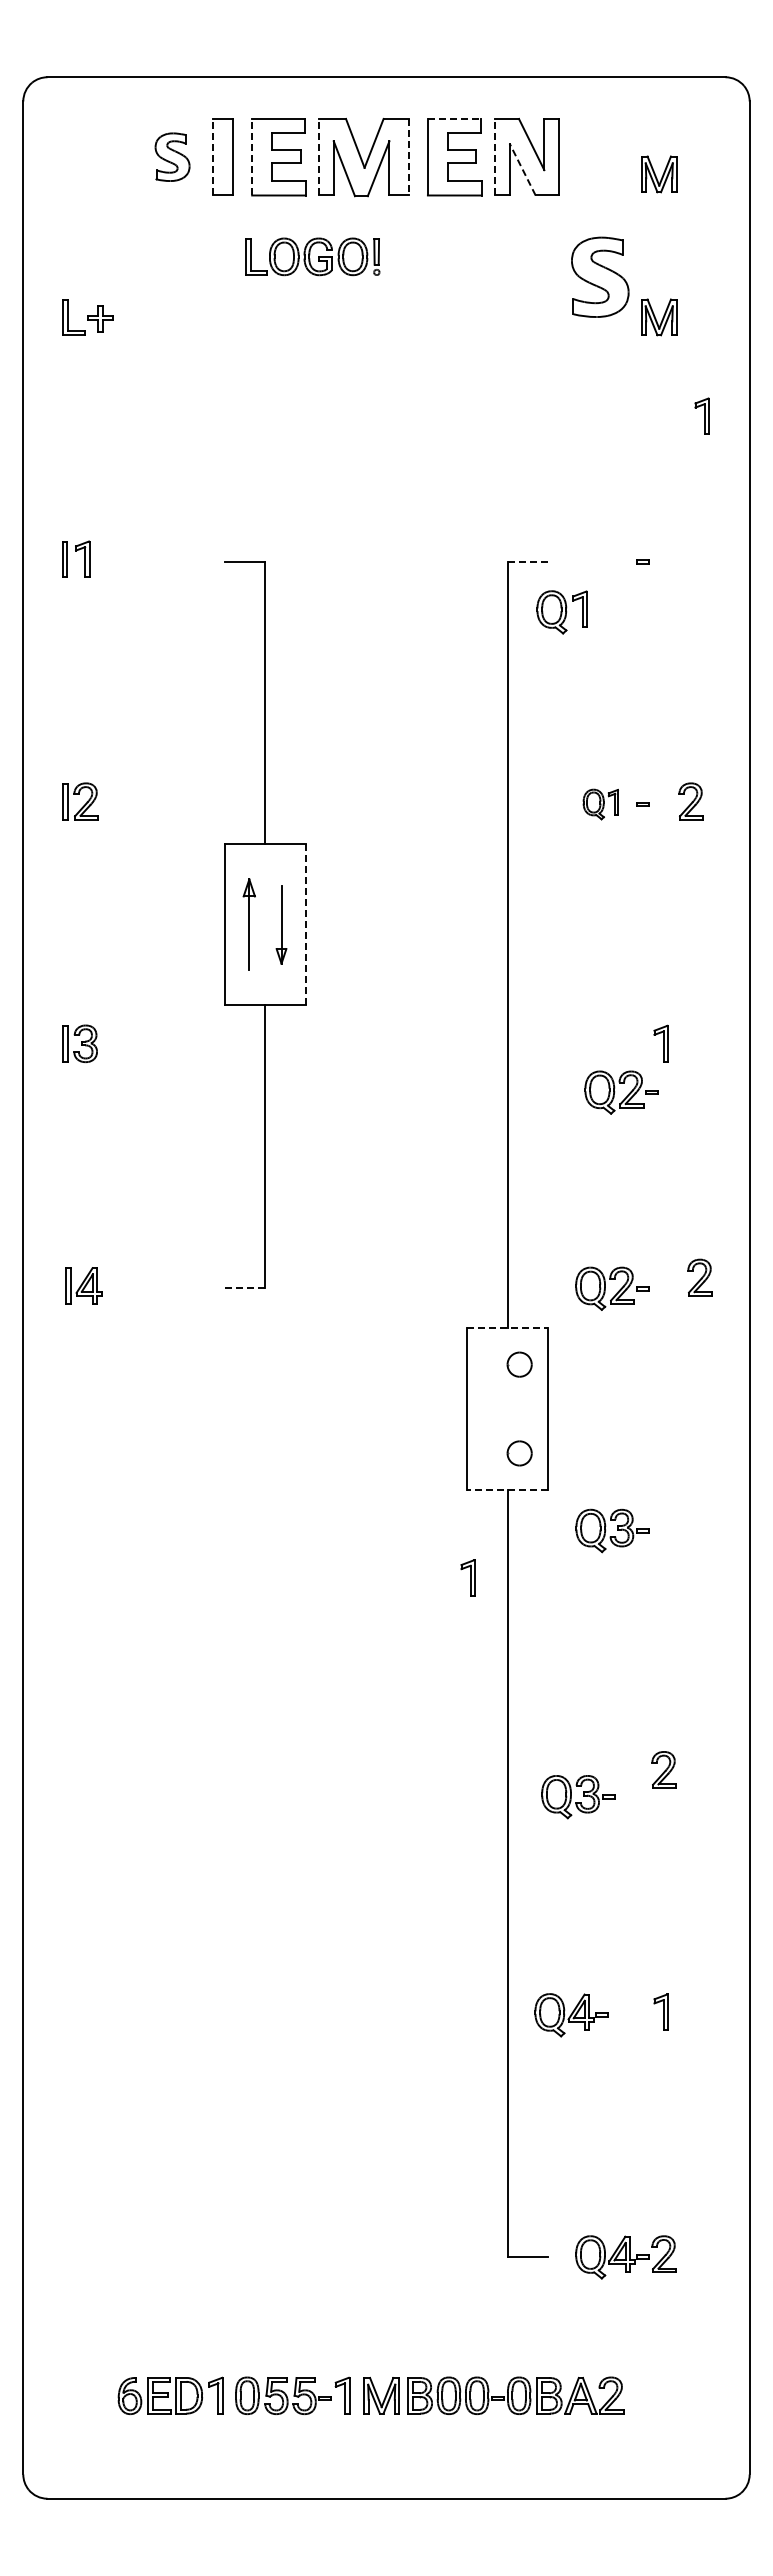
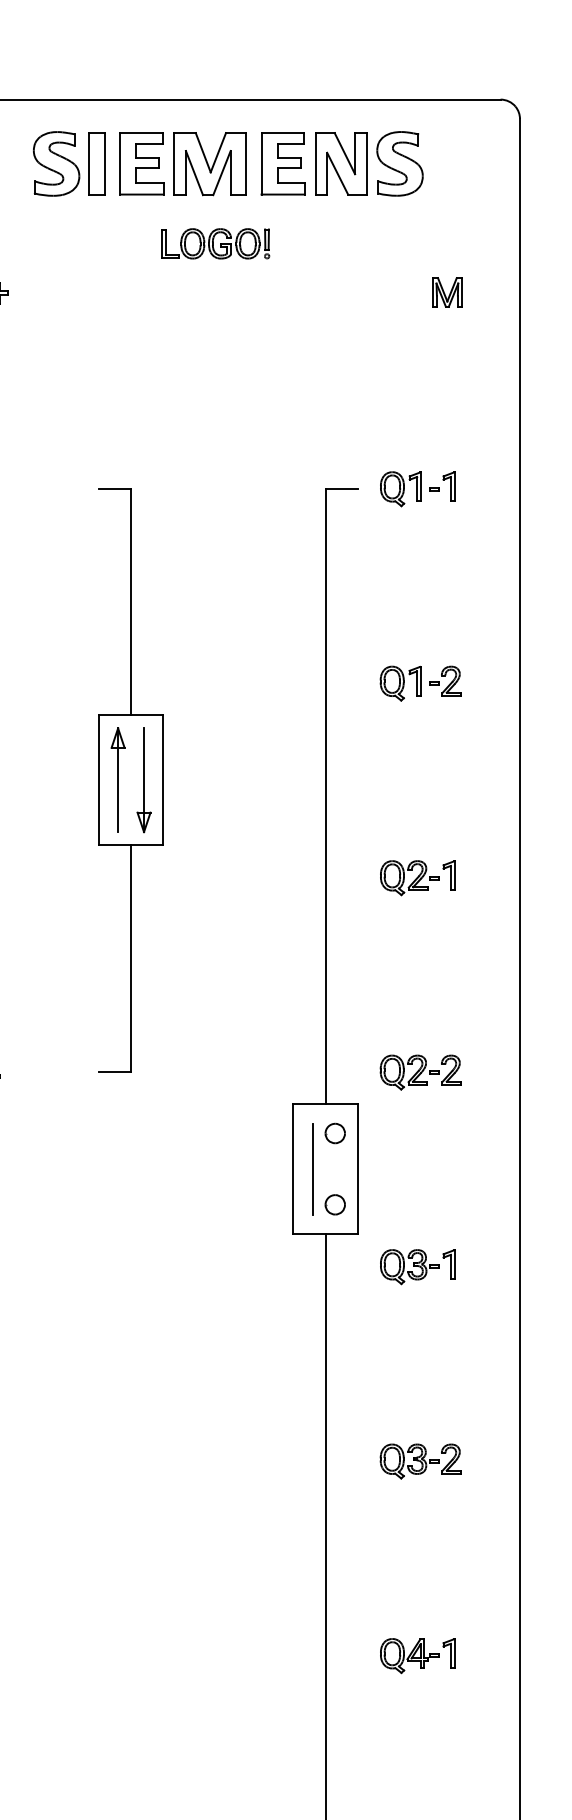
line: (454, 118) -> (282, 132), dashed -> solid
part: (172, 156) -> (56, 163), size x1.67
line: (212, 156) -> (88, 163), dashed -> solid
line: (252, 156) -> (120, 163), dashed -> solid
line: (319, 156) -> (174, 163), dashed -> solid
line: (495, 156) -> (315, 163), dashed -> solid
line: (408, 157) -> (245, 164), dashed -> solid
line: (522, 169) -> (337, 173), dashed -> solid
part: (659, 174) -> (447, 177), removed
part: (312, 256) -> (215, 243), moved
part: (600, 276) -> (400, 163), moved
part: (701, 415) -> (448, 486), moved
line: (527, 561) -> (341, 488), dashed -> solid
part: (561, 612) -> (400, 489), moved
part: (690, 801) -> (450, 681), moved
part: (600, 804) -> (400, 683), size x1.43
part: (249, 924) -> (118, 780), size x1.43
part: (281, 924) -> (143, 780), size x1.67
line: (305, 924) -> (163, 780), dashed -> solid
part: (615, 1091) -> (405, 877), moved
part: (699, 1277) -> (450, 1069), moved
line: (244, 1288) -> (114, 1072), dashed -> solid
line: (508, 1328) -> (326, 1104), dashed -> solid
line: (491, 1408) -> (312, 1168), added
line: (507, 1489) -> (325, 1233), dashed -> solid
part: (467, 1577) -> (448, 1264), moved
part: (578, 1797) -> (409, 1461), moved
part: (571, 2015) -> (409, 1656), moved

